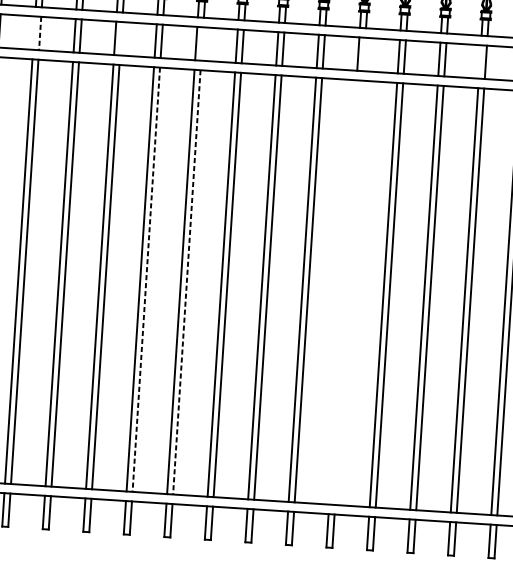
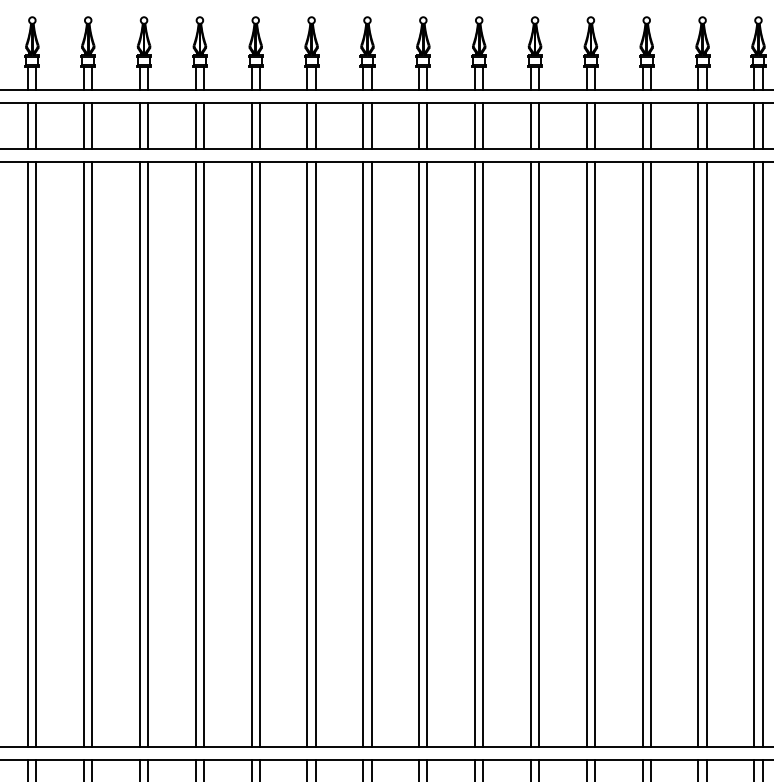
line: (34, 33) -> (28, 125), added
line: (40, 33) -> (36, 125), dashed -> solid
line: (121, 38) -> (148, 125), added
line: (202, 43) -> (259, 125), added
line: (364, 54) -> (483, 125), added
line: (479, 61) -> (642, 125), added
line: (146, 279) -> (204, 454), dashed -> solid
line: (186, 282) -> (259, 454), dashed -> solid
line: (342, 291) -> (474, 453), added
line: (349, 292) -> (483, 453), added

